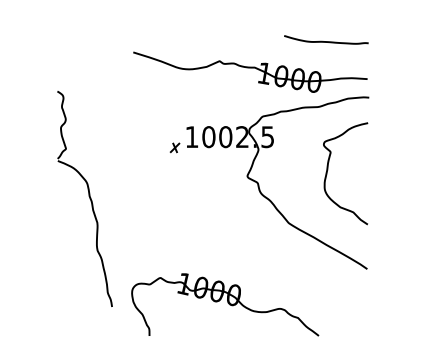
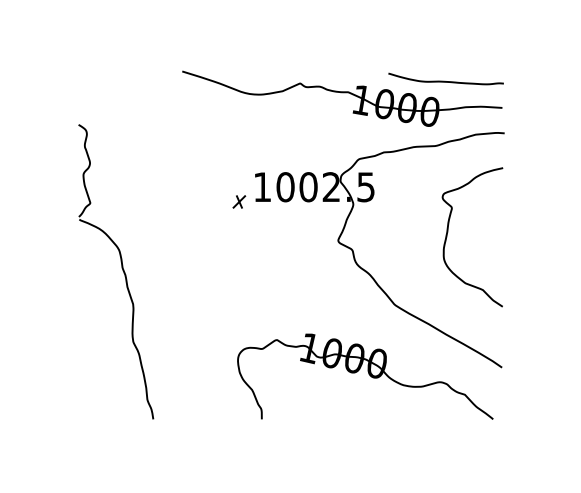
curve: (326, 41) -> (446, 81), moved
part: (225, 304) -> (365, 376), moved

